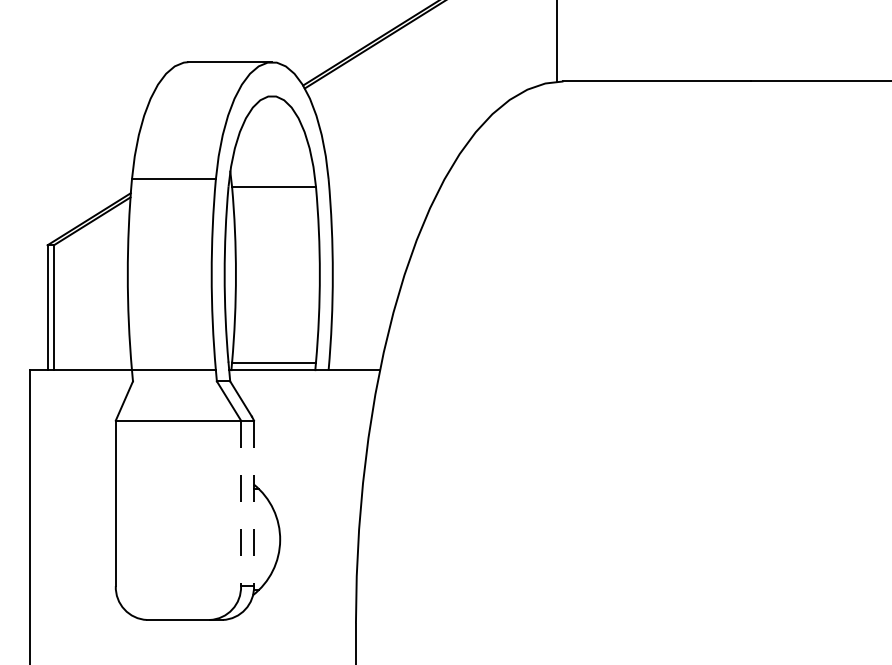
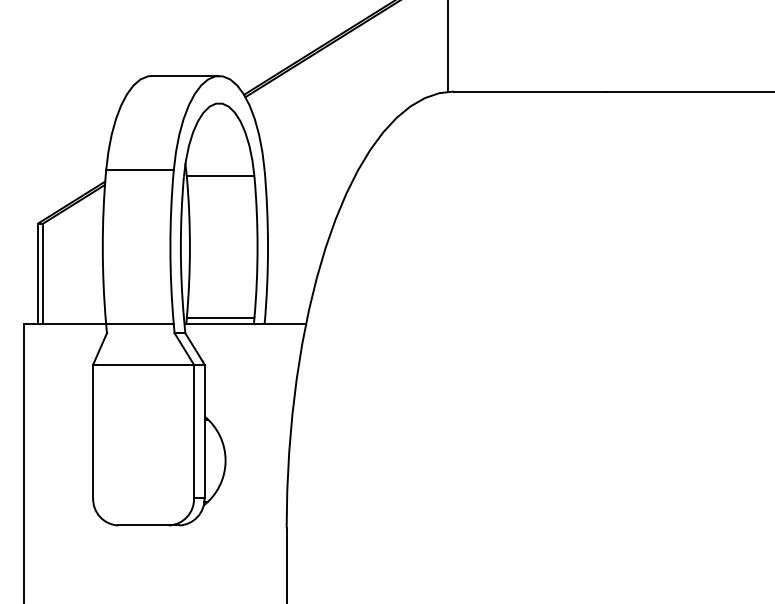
line: (241, 503) -> (194, 431), dashed -> solid
line: (254, 503) -> (204, 431), dashed -> solid

